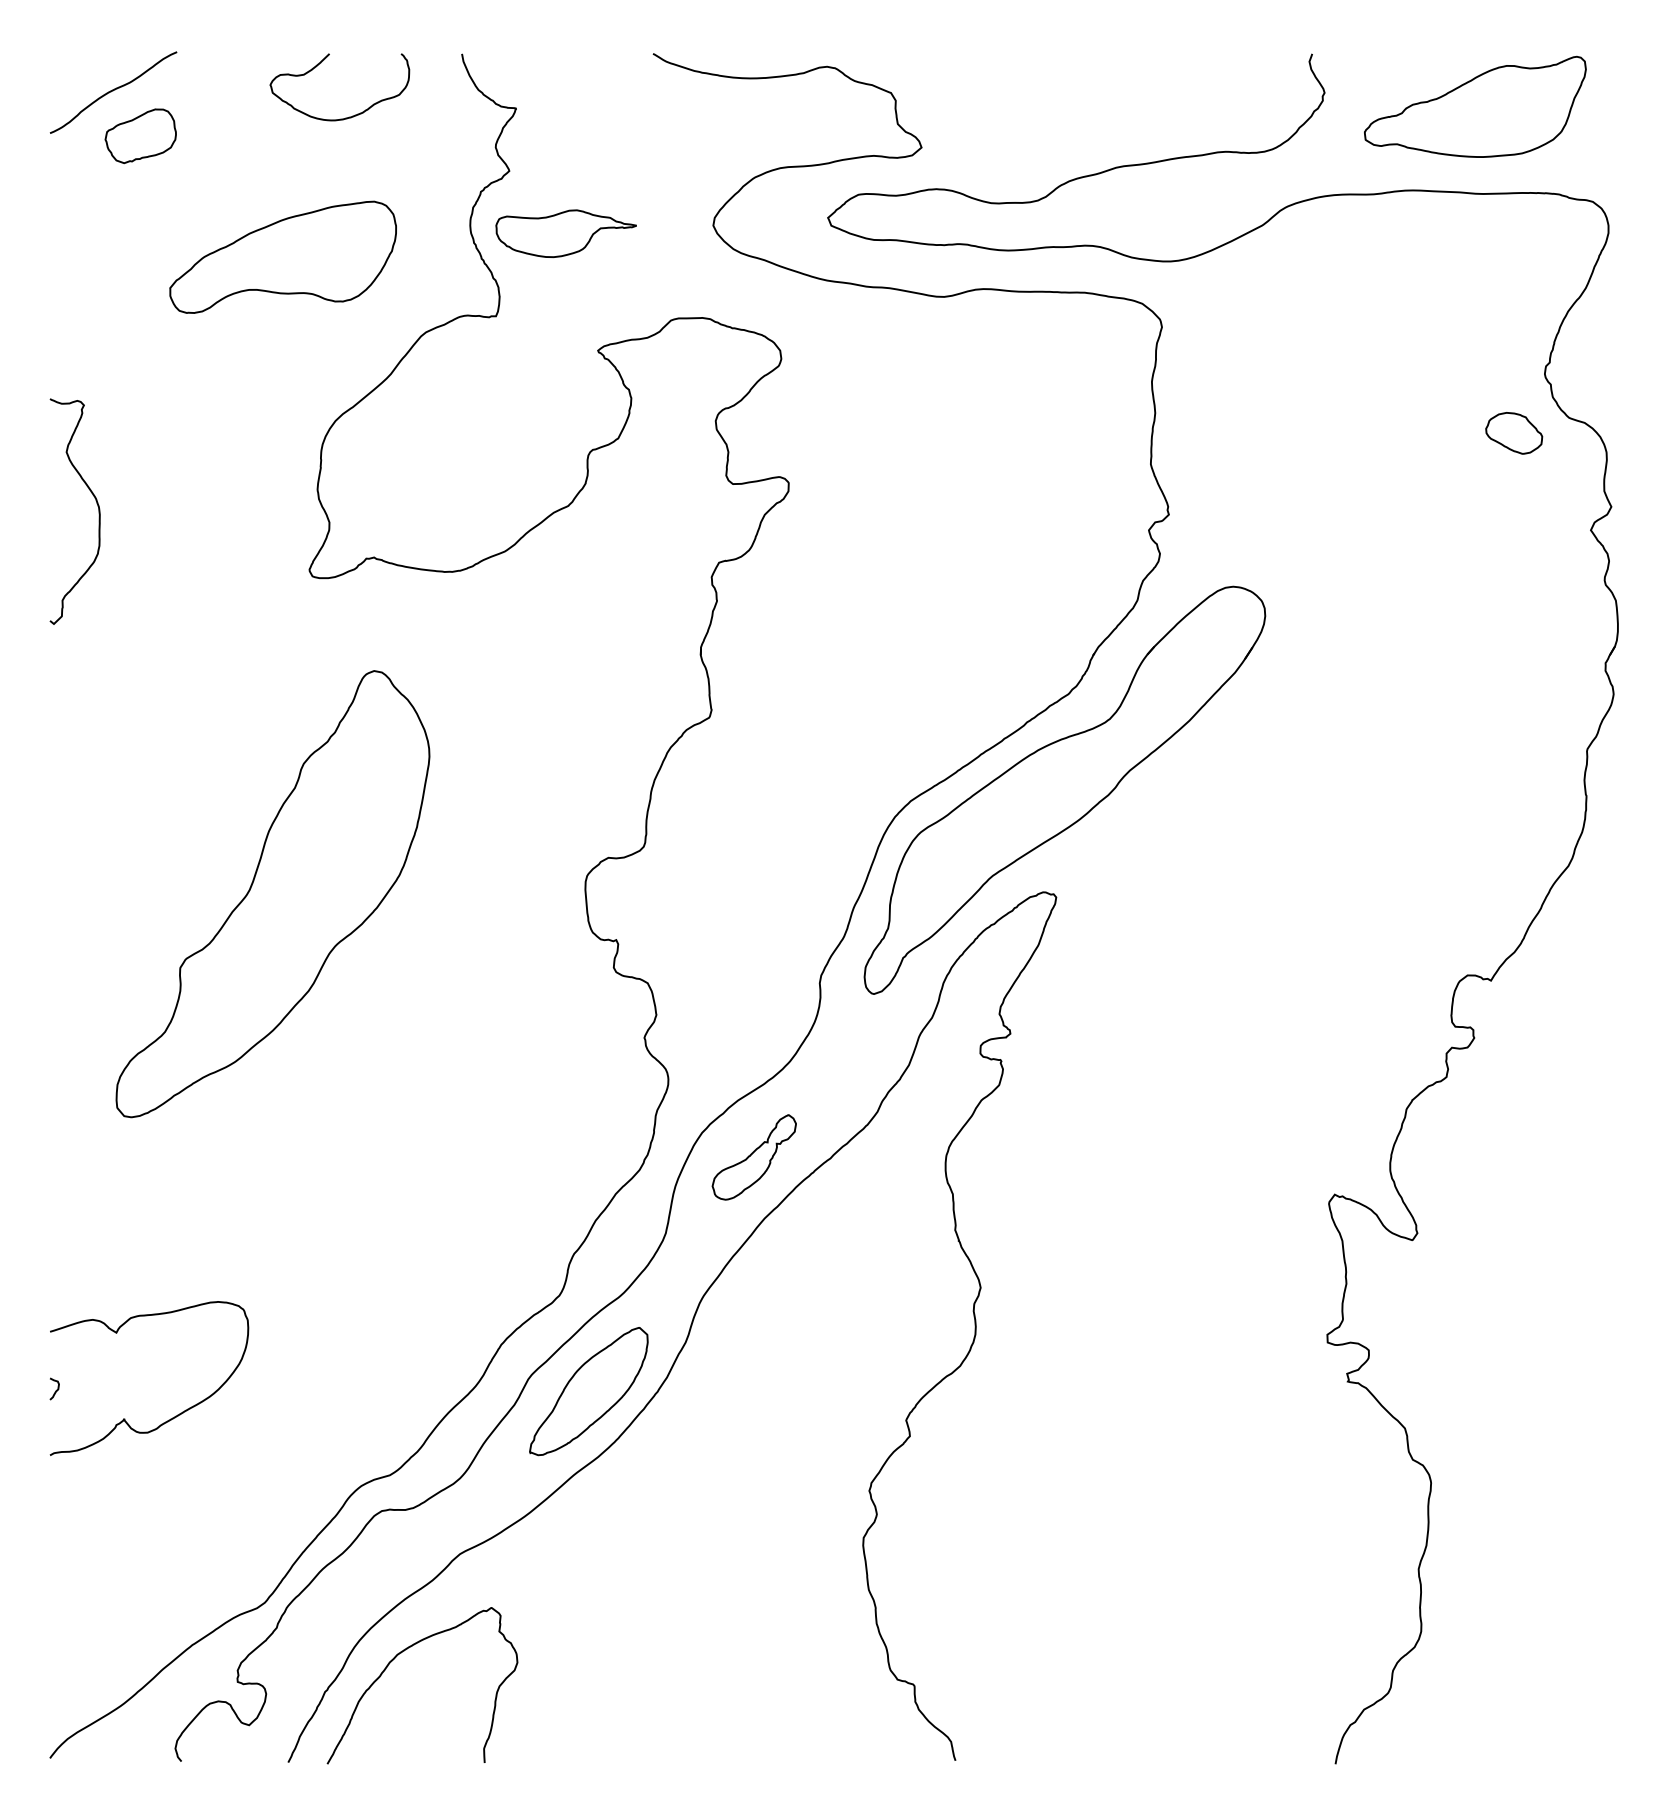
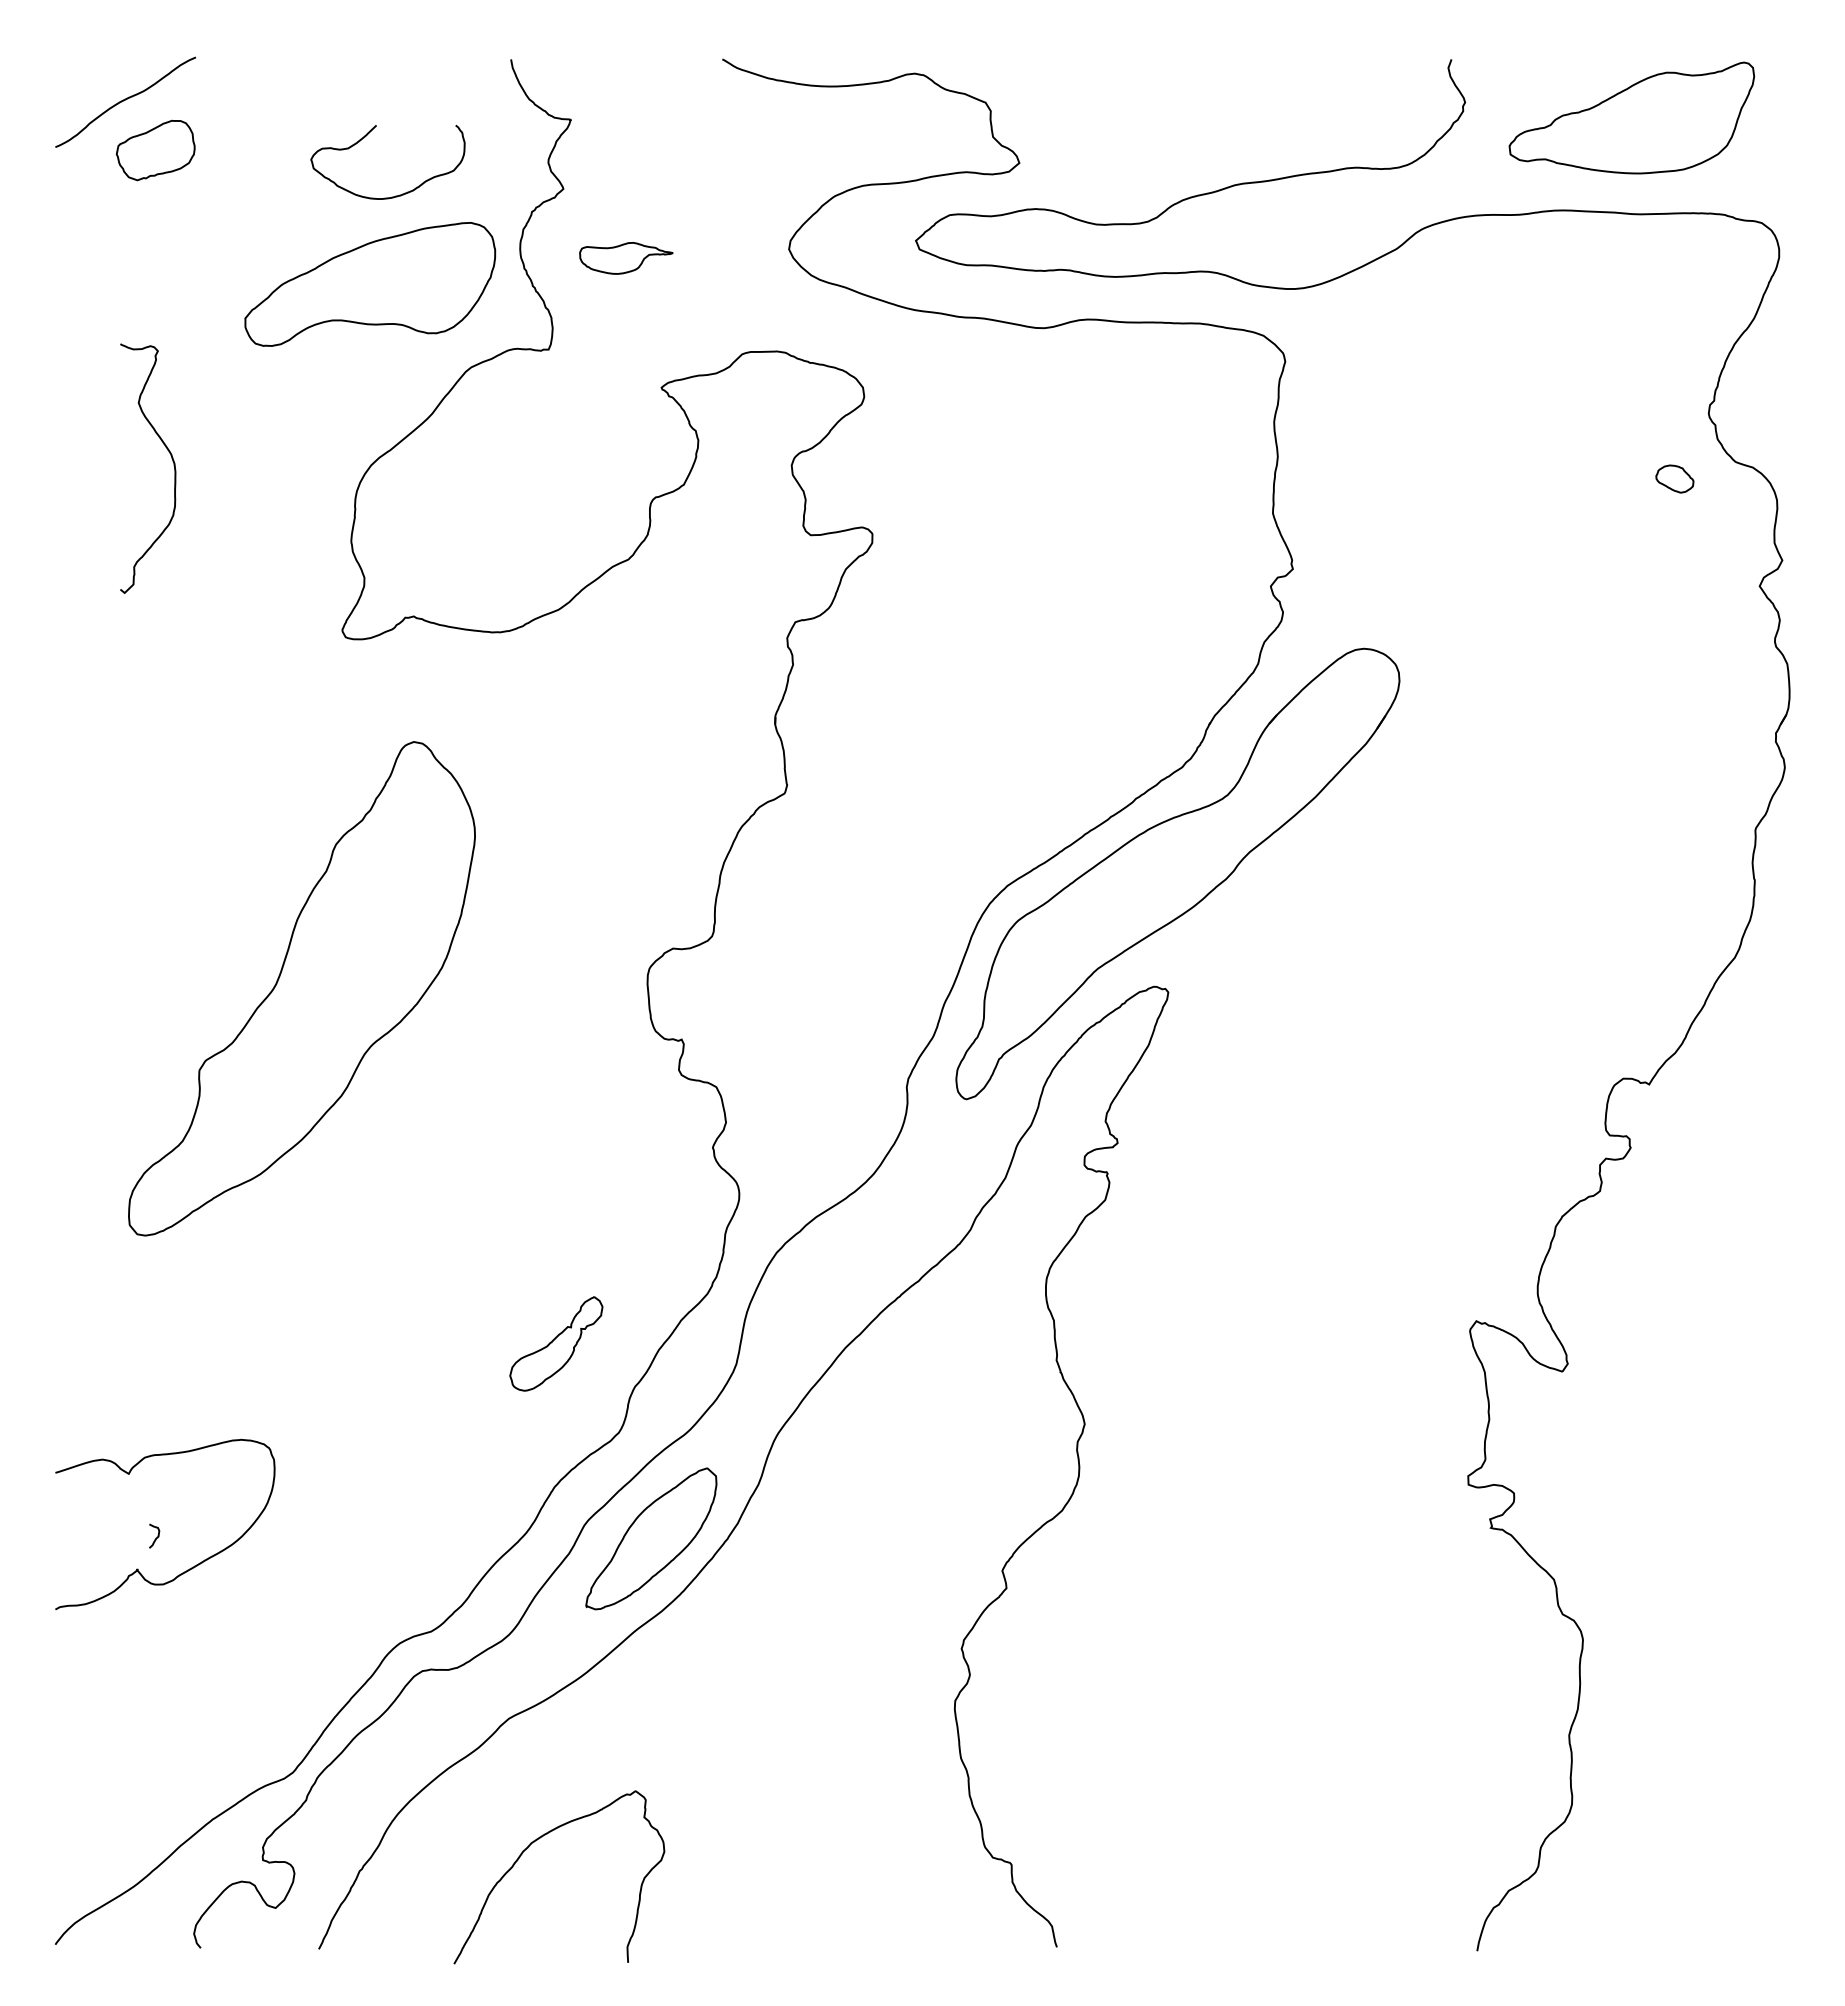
curve: (318, 65) -> (364, 138), moved
part: (566, 233) -> (626, 258), size x0.6
part: (283, 257) -> (370, 284), moved
part: (1513, 432) -> (1674, 478), size x0.6
curve: (97, 505) -> (172, 461), moved
part: (754, 1156) -> (556, 1343), moved
curve: (56, 1390) -> (156, 1537), moved
curve: (394, 1659) -> (528, 1848), moved

